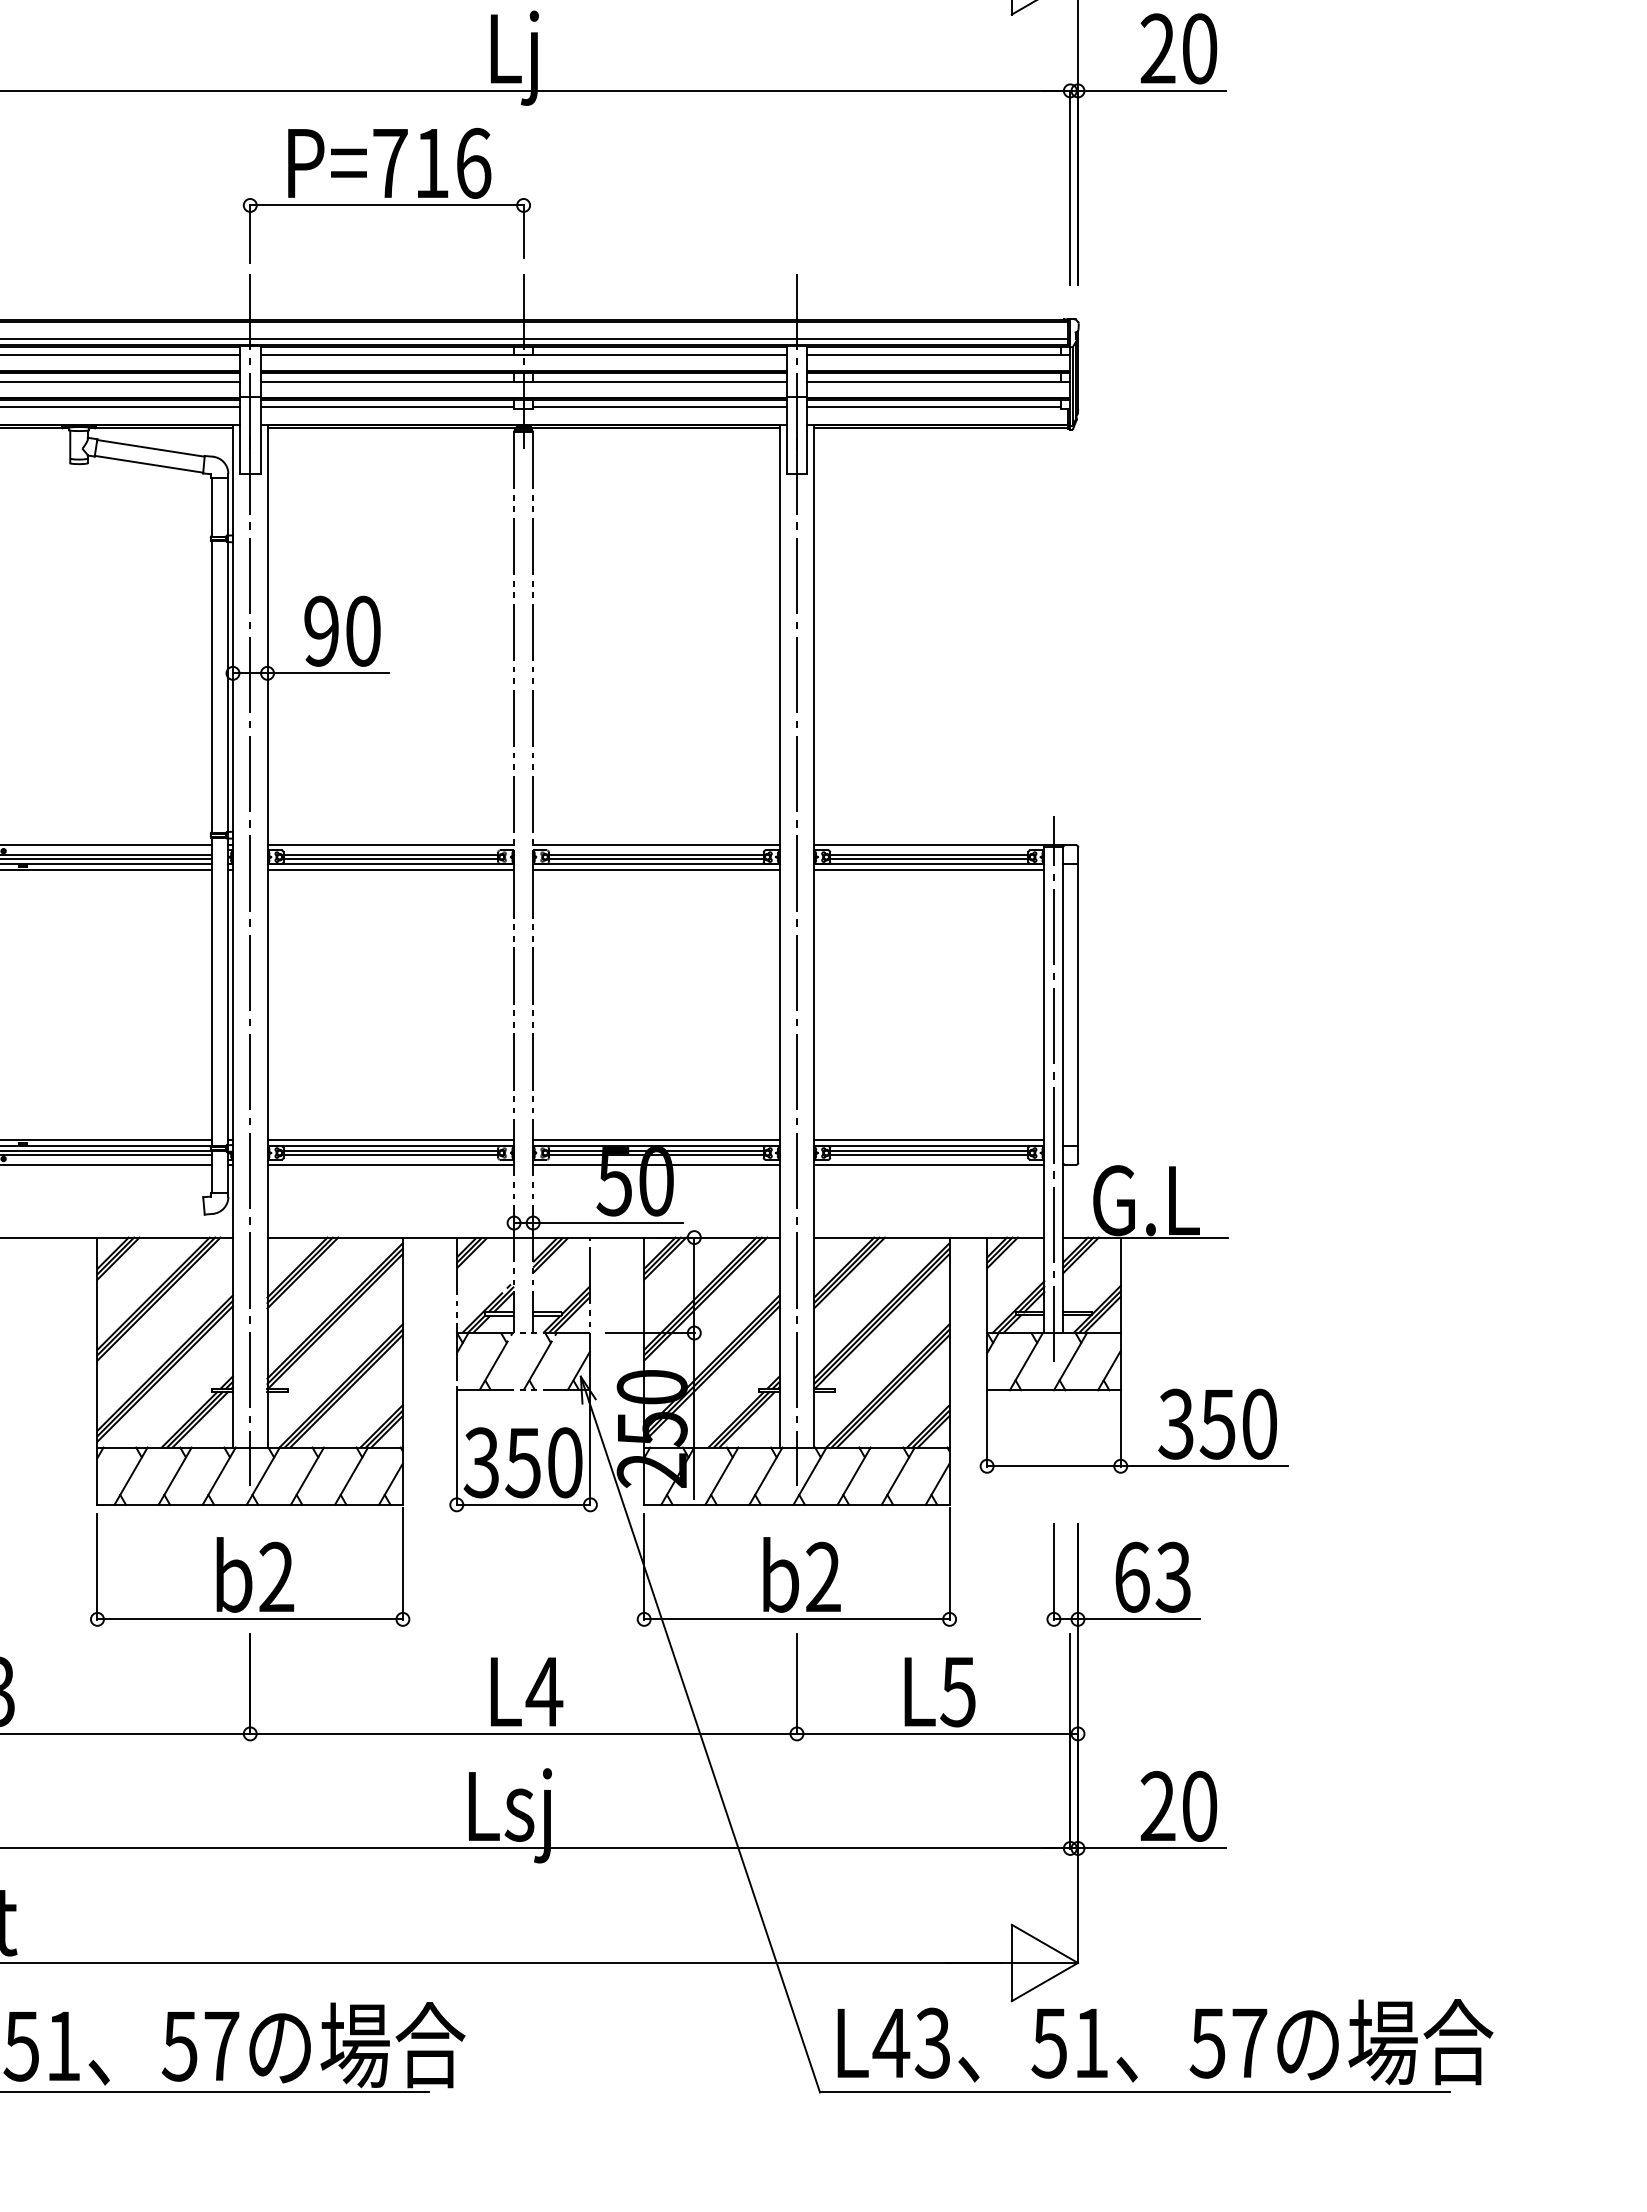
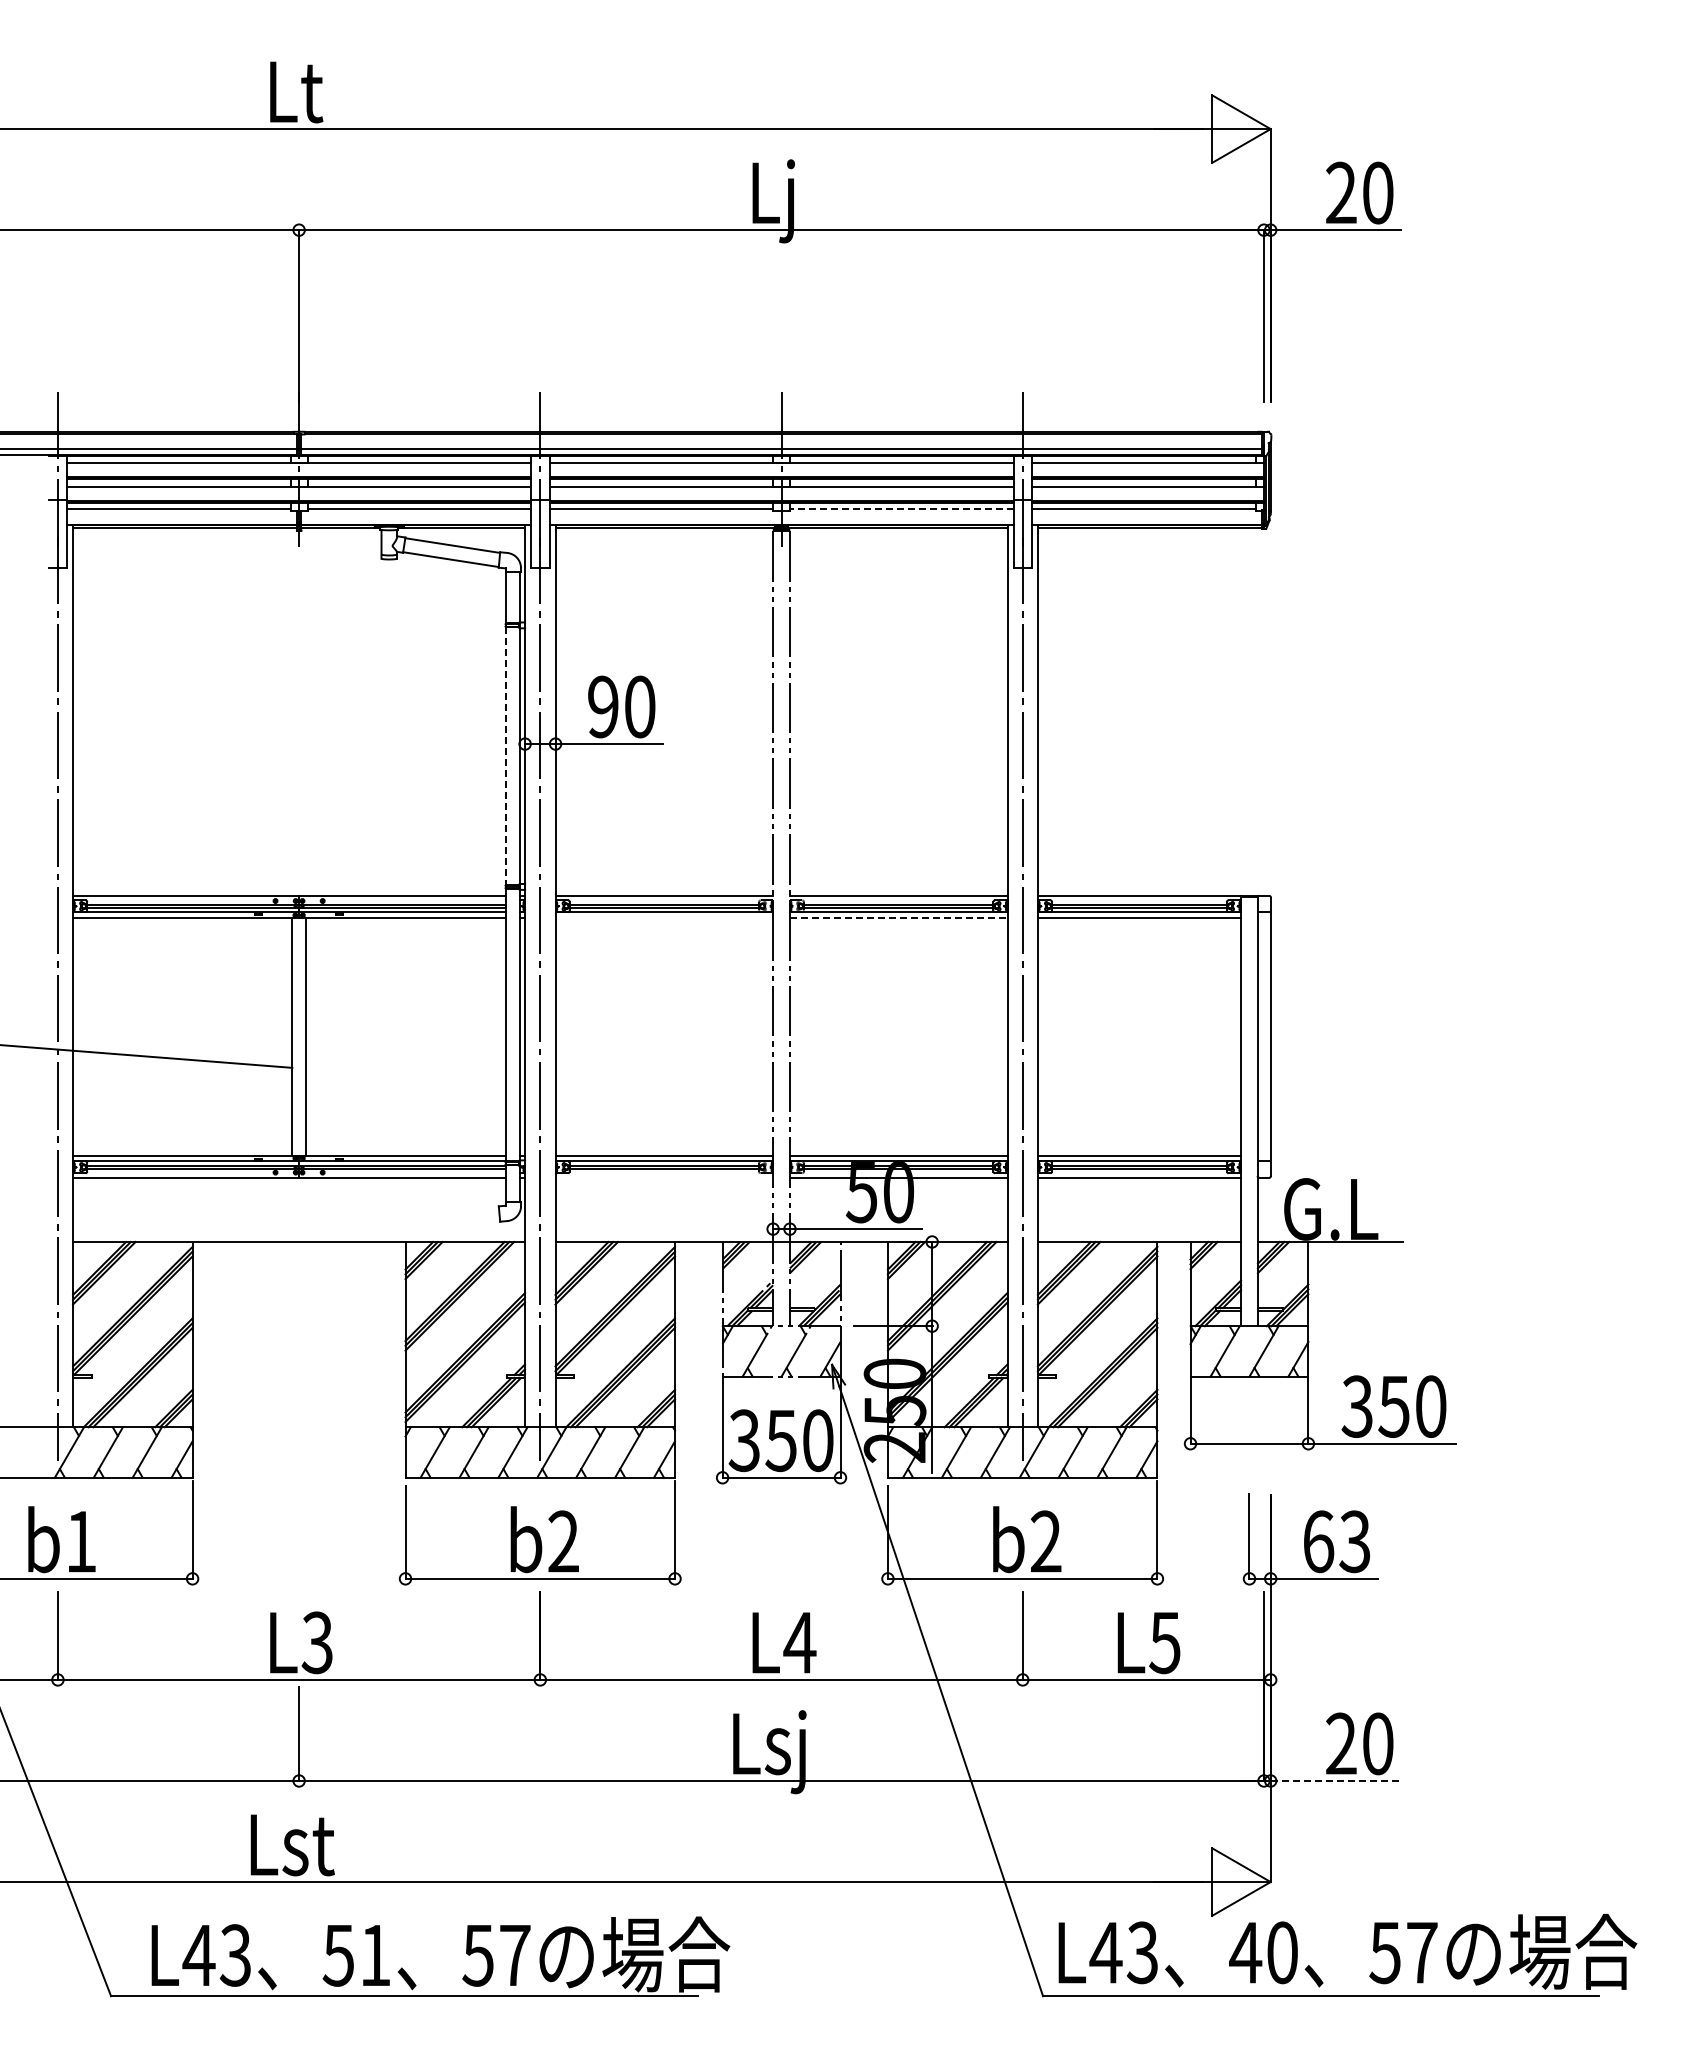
part: (386, 195) -> (660, 322), removed
line: (659, 407) -> (901, 509), solid -> dashed
line: (211, 687) -> (506, 756), solid -> dashed
line: (390, 869) -> (664, 917), removed
line: (656, 869) -> (898, 917), solid -> dashed
line: (1053, 1088) -> (1249, 1110), removed
line: (390, 1164) -> (664, 1177), removed
line: (1152, 1847) -> (1336, 1780), solid -> dashed
text: (1069, 2042) -> (1263, 1952), 51 -> 40

